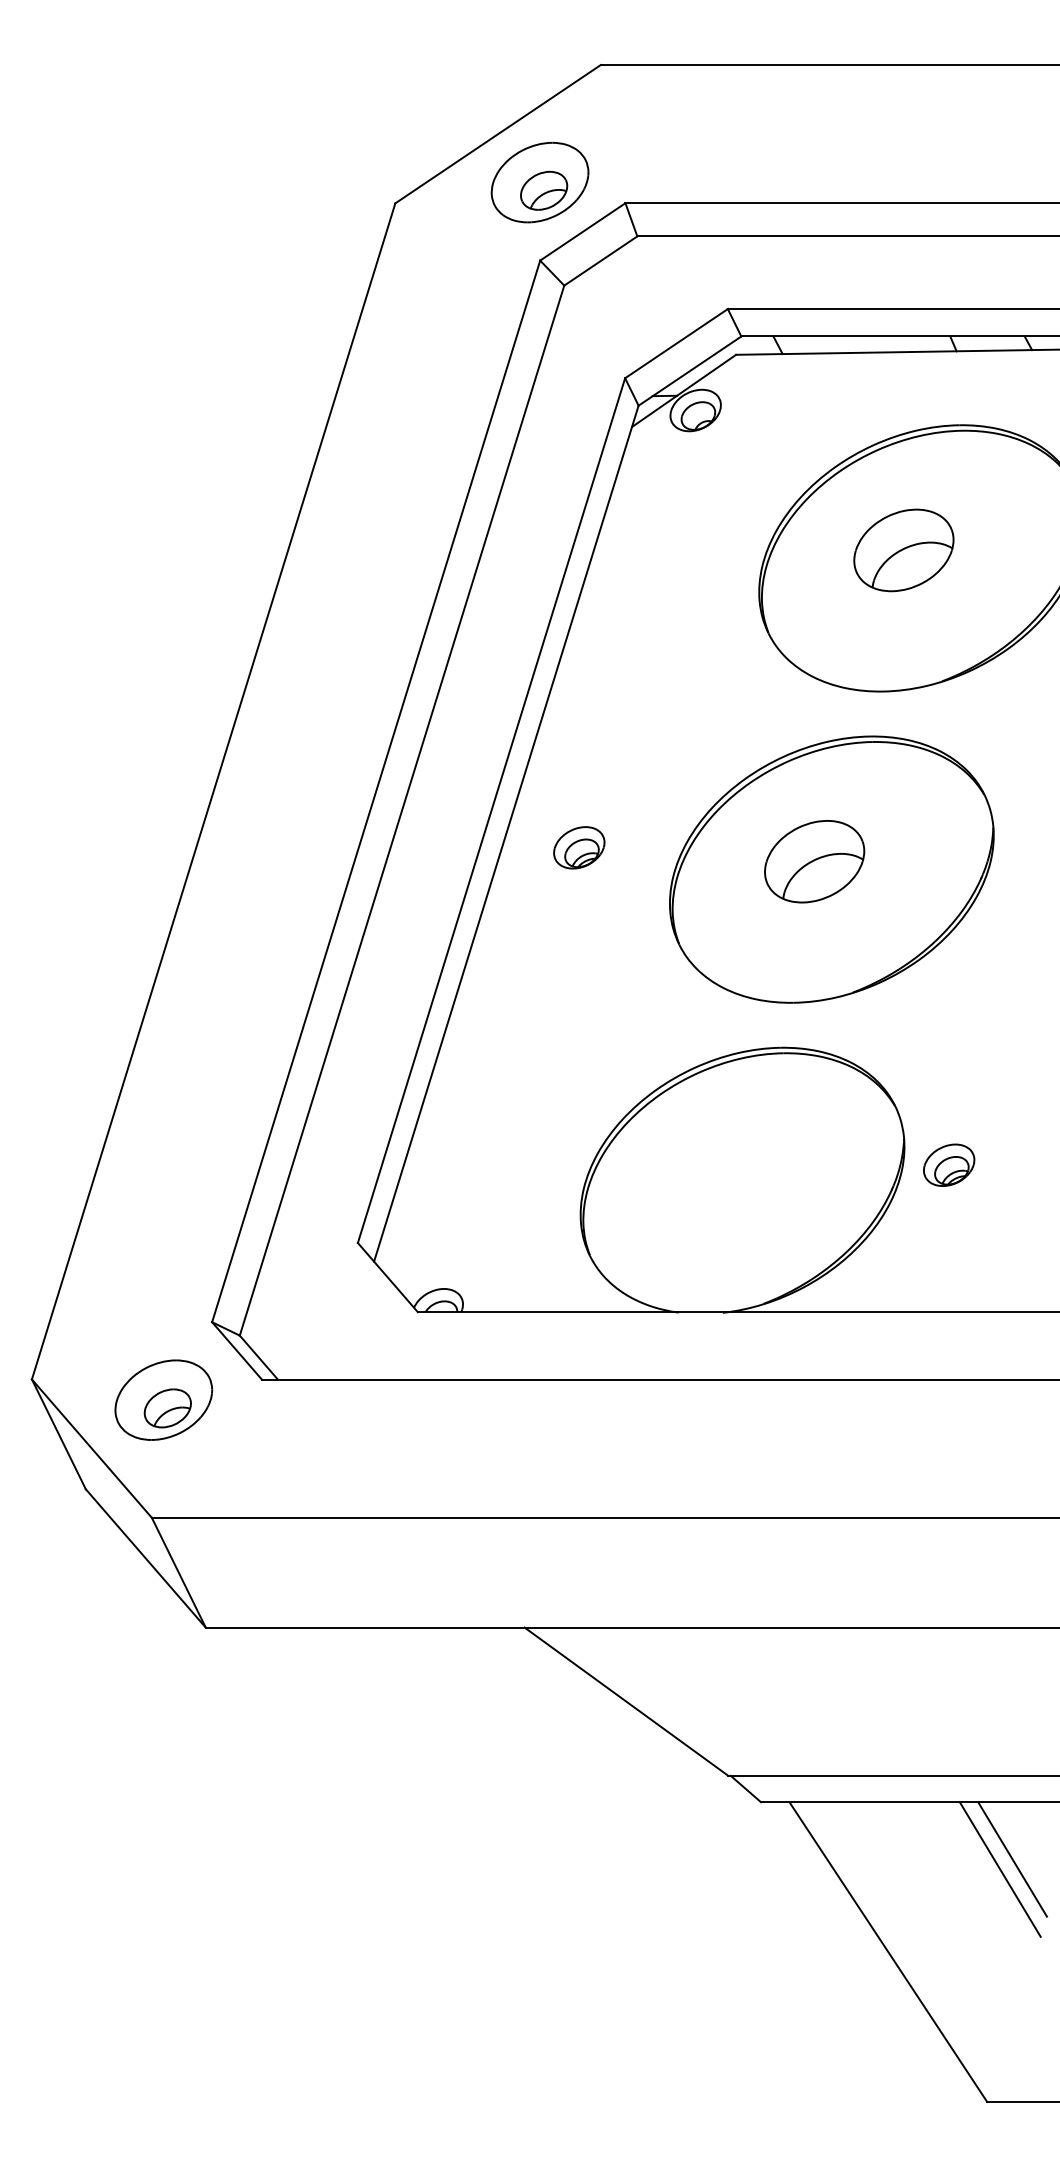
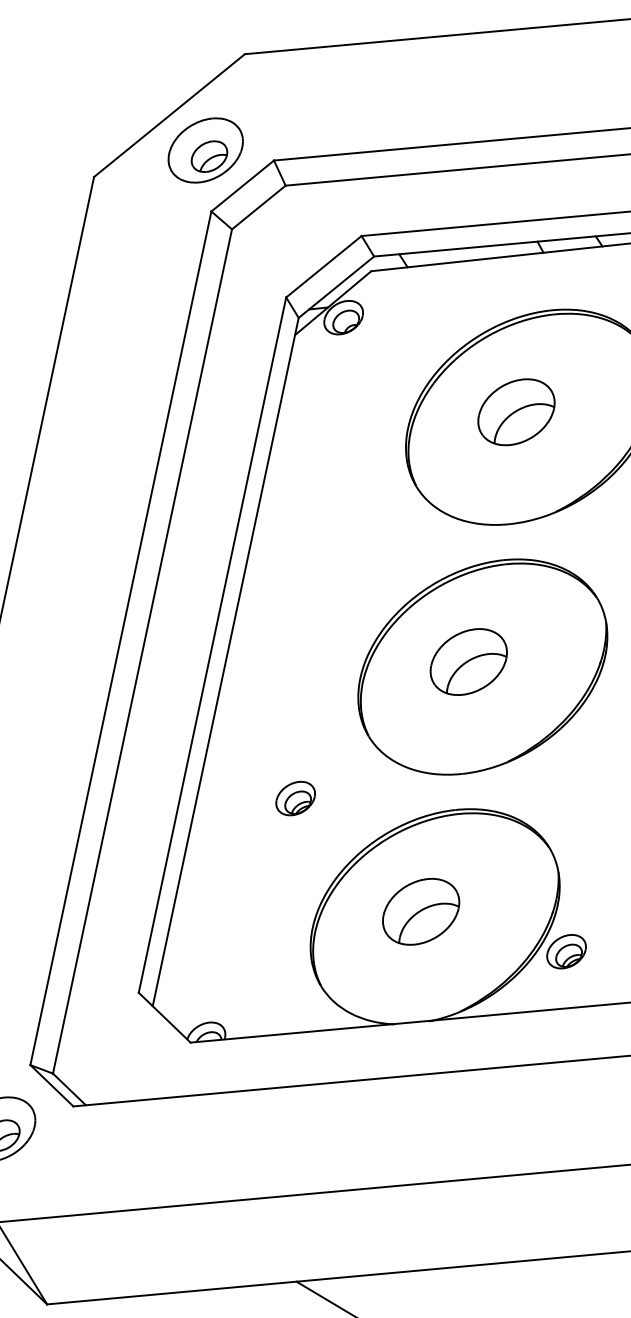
part: (579, 847) -> (295, 798), moved
part: (949, 1164) -> (566, 951), moved
part: (724, 1172) -> (420, 911), added

